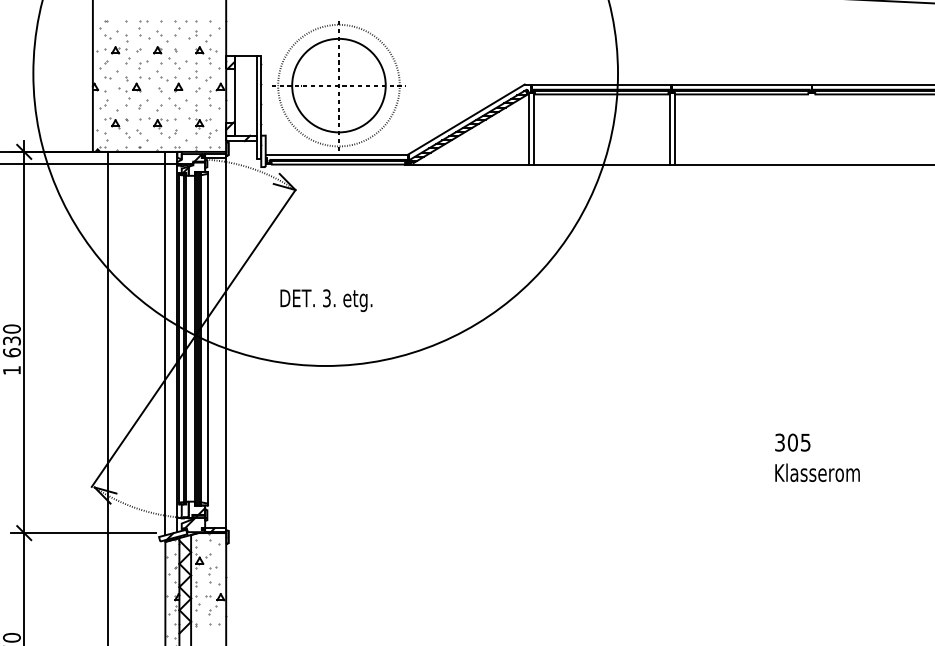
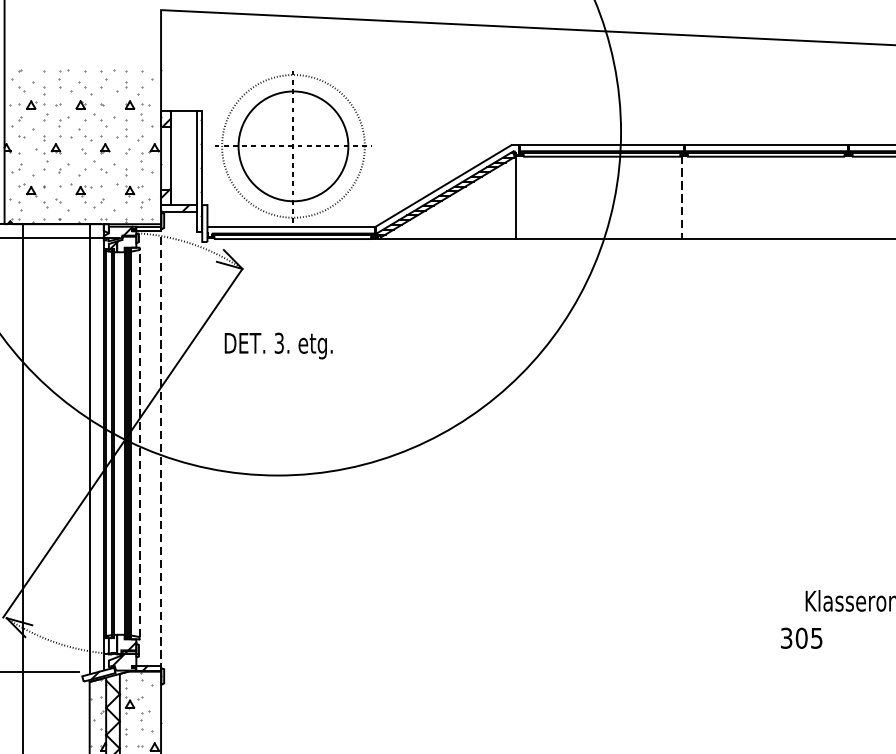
line: (534, 129) -> (523, 197), removed
line: (669, 129) -> (681, 197), solid -> dashed
line: (675, 129) -> (688, 197), removed
text: (326, 300) -> (278, 345), moved
line: (207, 337) -> (139, 442), solid -> dashed
line: (226, 342) -> (161, 447), solid -> dashed
text: (792, 442) -> (801, 638), moved

